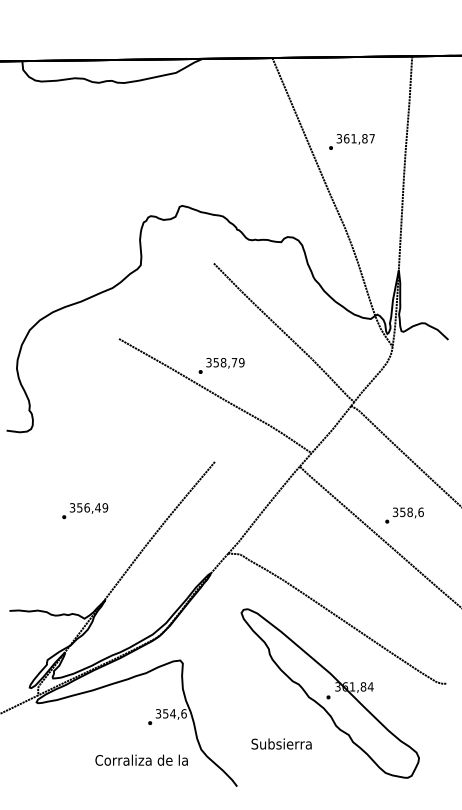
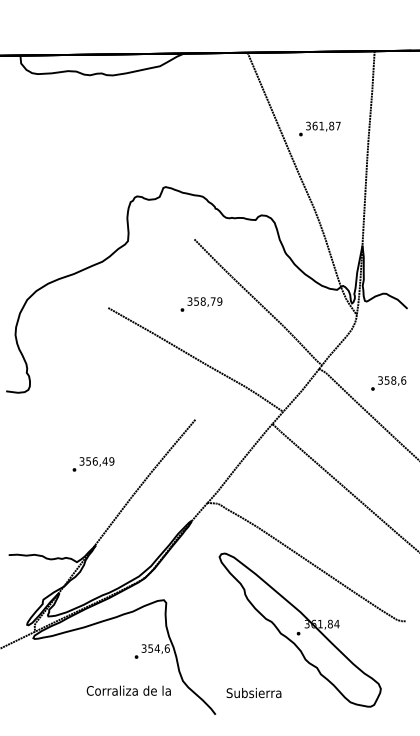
text: (221, 365) -> (201, 304), moved
text: (85, 511) -> (93, 464), moved
text: (404, 515) -> (388, 383), moved
text: (281, 744) -> (253, 693), moved

